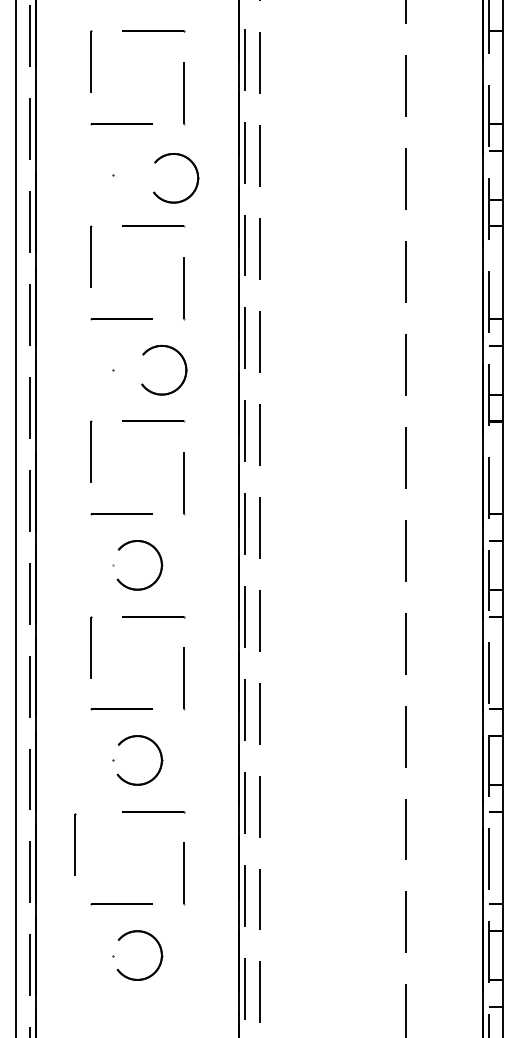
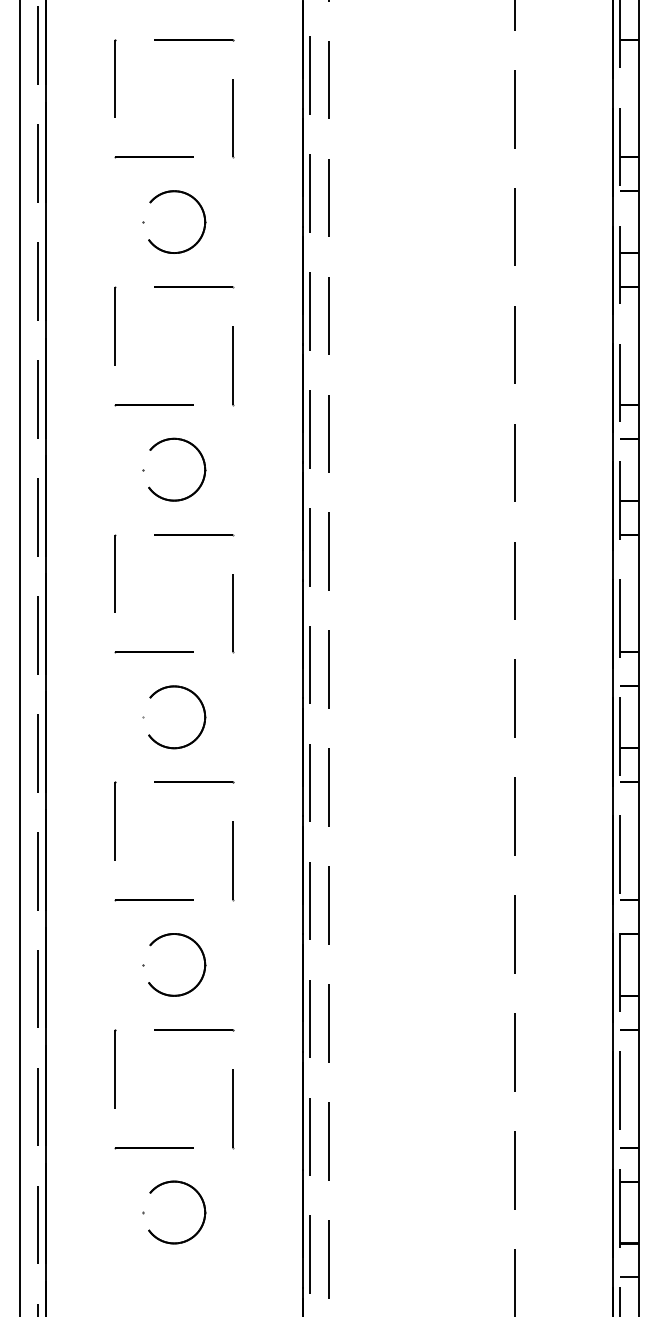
part: (196, 171) -> (202, 213), moved
part: (185, 366) -> (203, 465), moved
line: (74, 844) -> (115, 1068), moved

